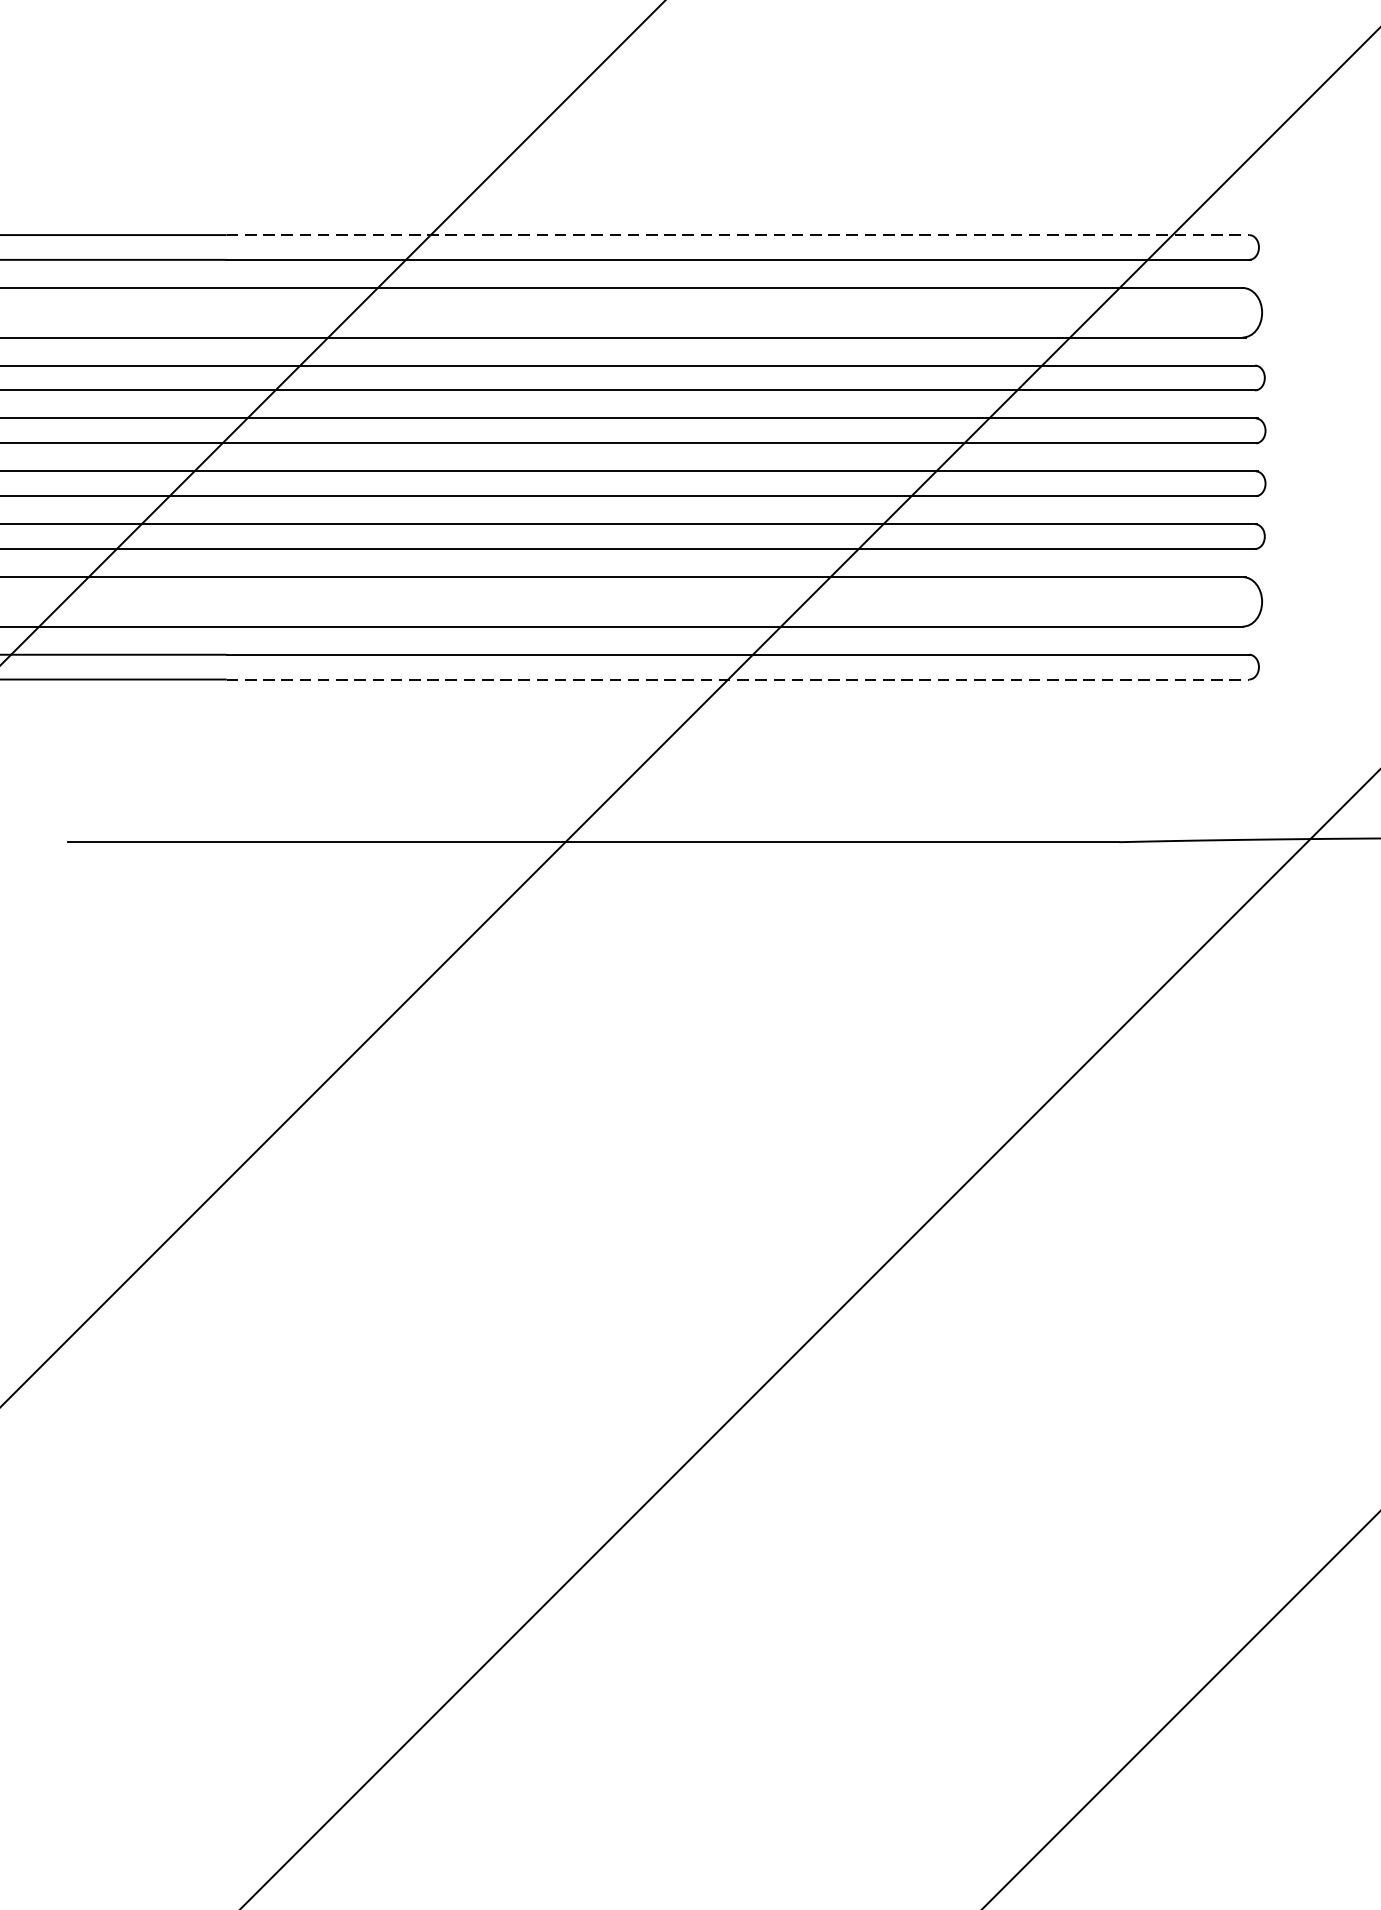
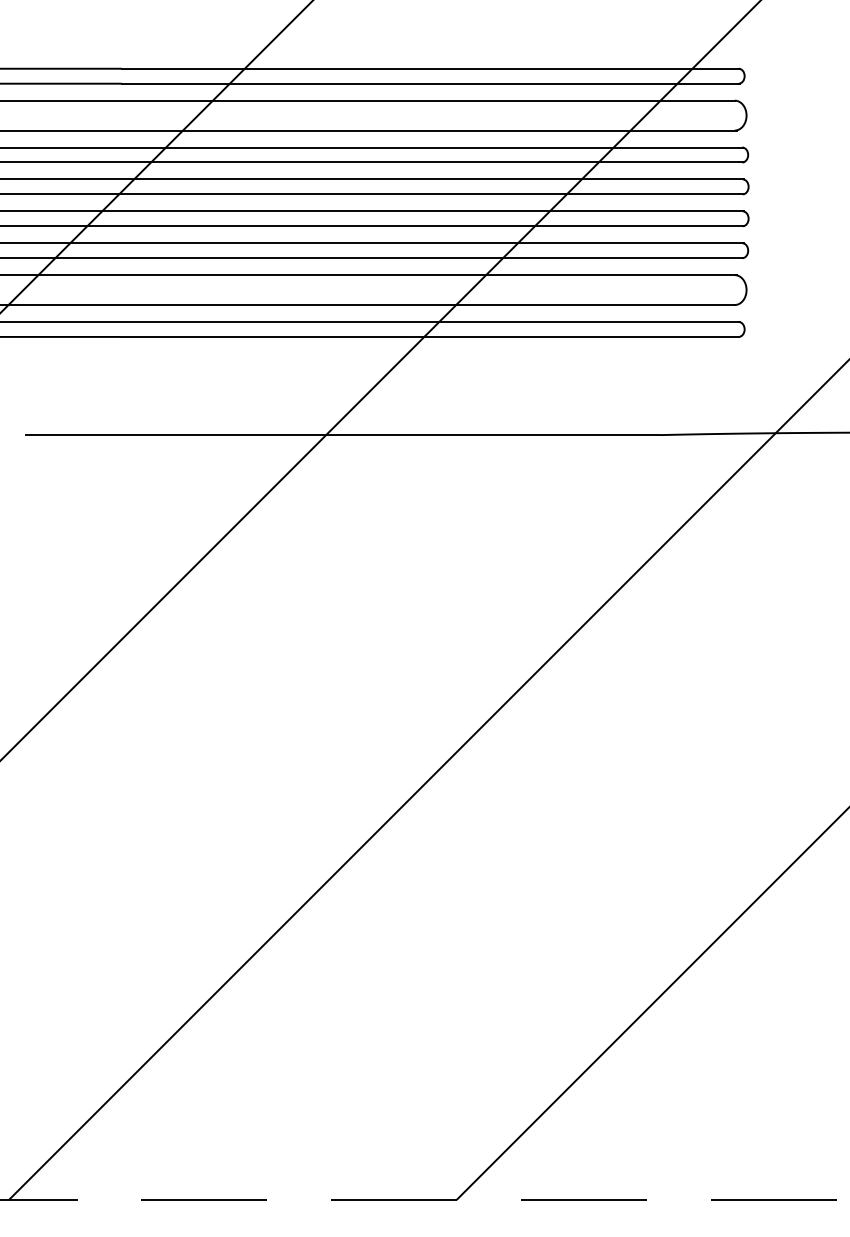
line: (738, 234) -> (430, 68), dashed -> solid
line: (738, 678) -> (430, 336), dashed -> solid

